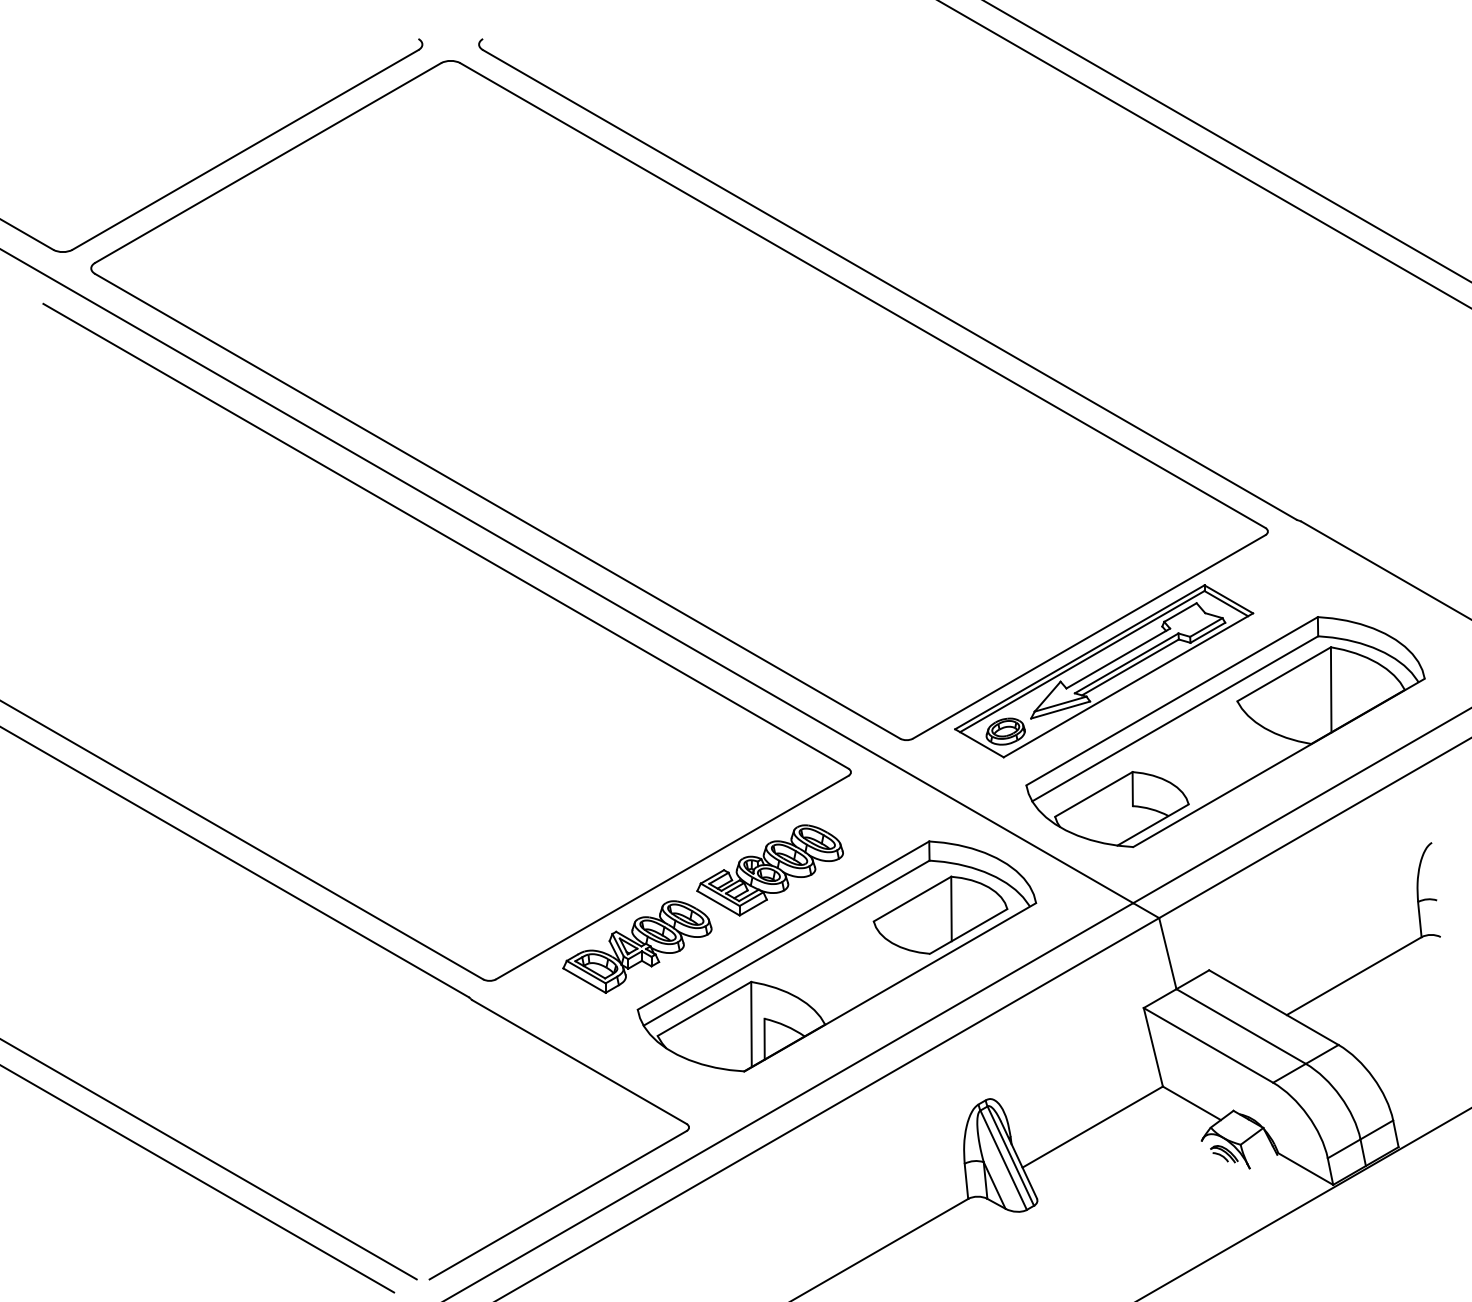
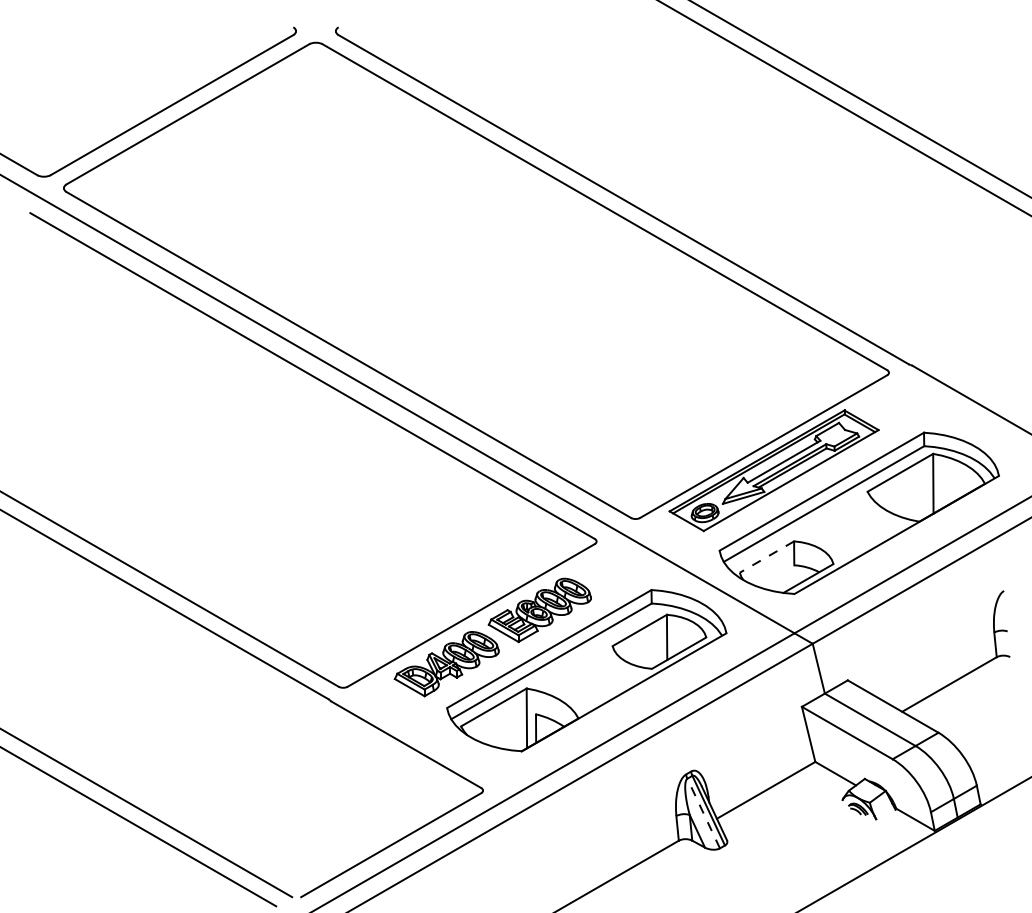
line: (1093, 795) -> (766, 557), solid -> dashed
line: (1003, 1160) -> (703, 813), solid -> dashed

